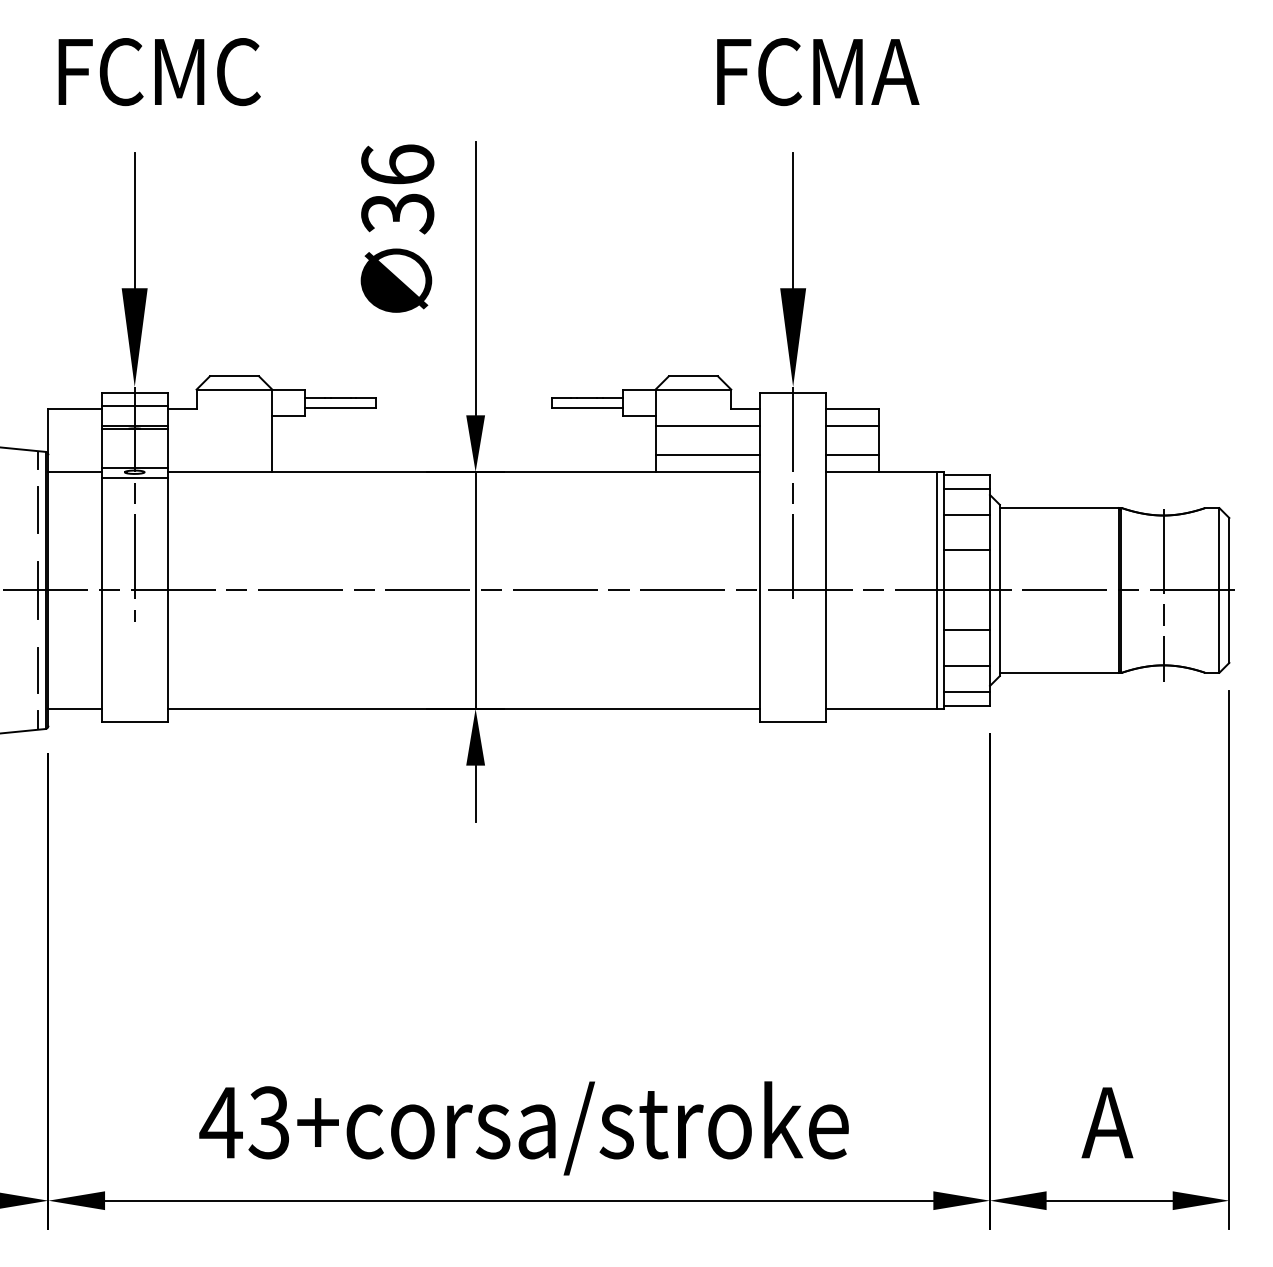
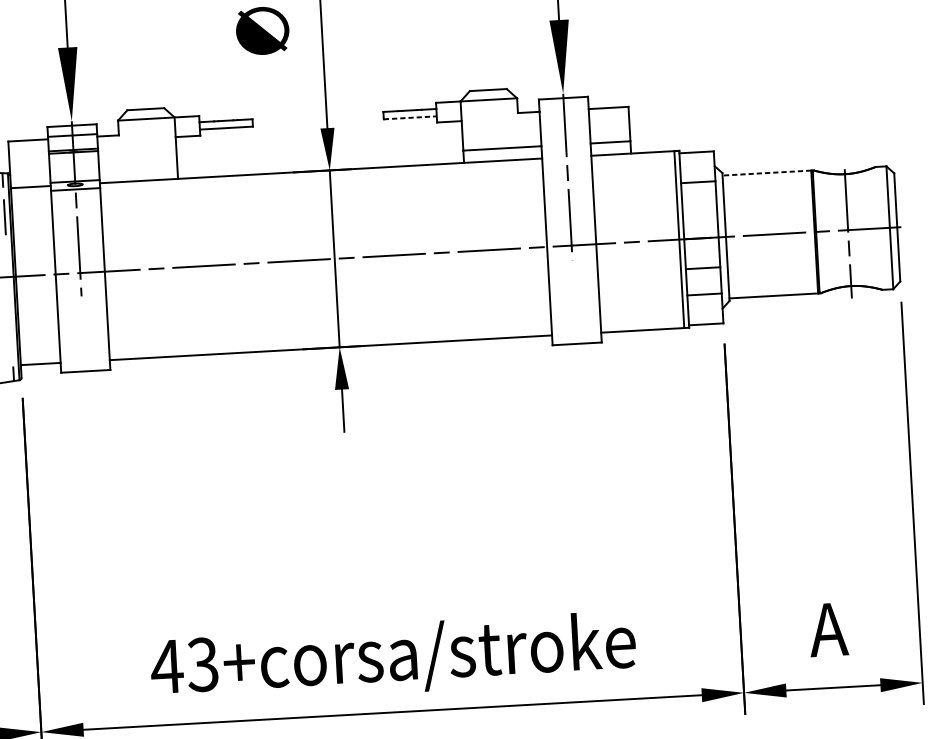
line: (587, 407) -> (410, 117), solid -> dashed
line: (707, 425) -> (500, 126), removed
line: (852, 425) -> (609, 120), removed
line: (966, 489) -> (696, 163), removed
line: (1058, 508) -> (766, 173), solid -> dashed
line: (966, 550) -> (699, 208), removed
line: (38, 590) -> (8, 277), removed
line: (38, 670) -> (11, 336), removed
line: (966, 691) -> (705, 313), removed

